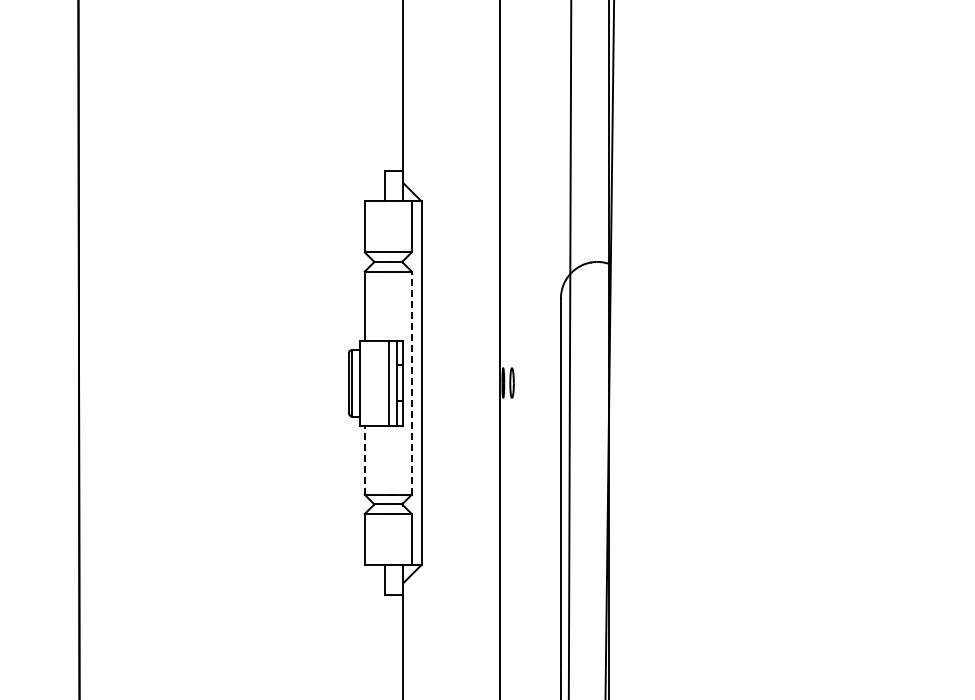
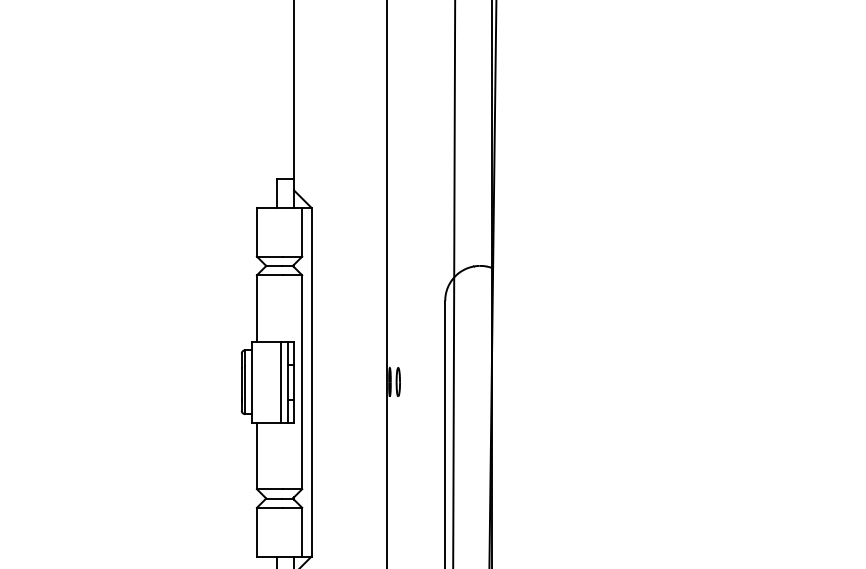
line: (411, 382) -> (301, 381), dashed -> solid
line: (364, 460) -> (256, 456), dashed -> solid

